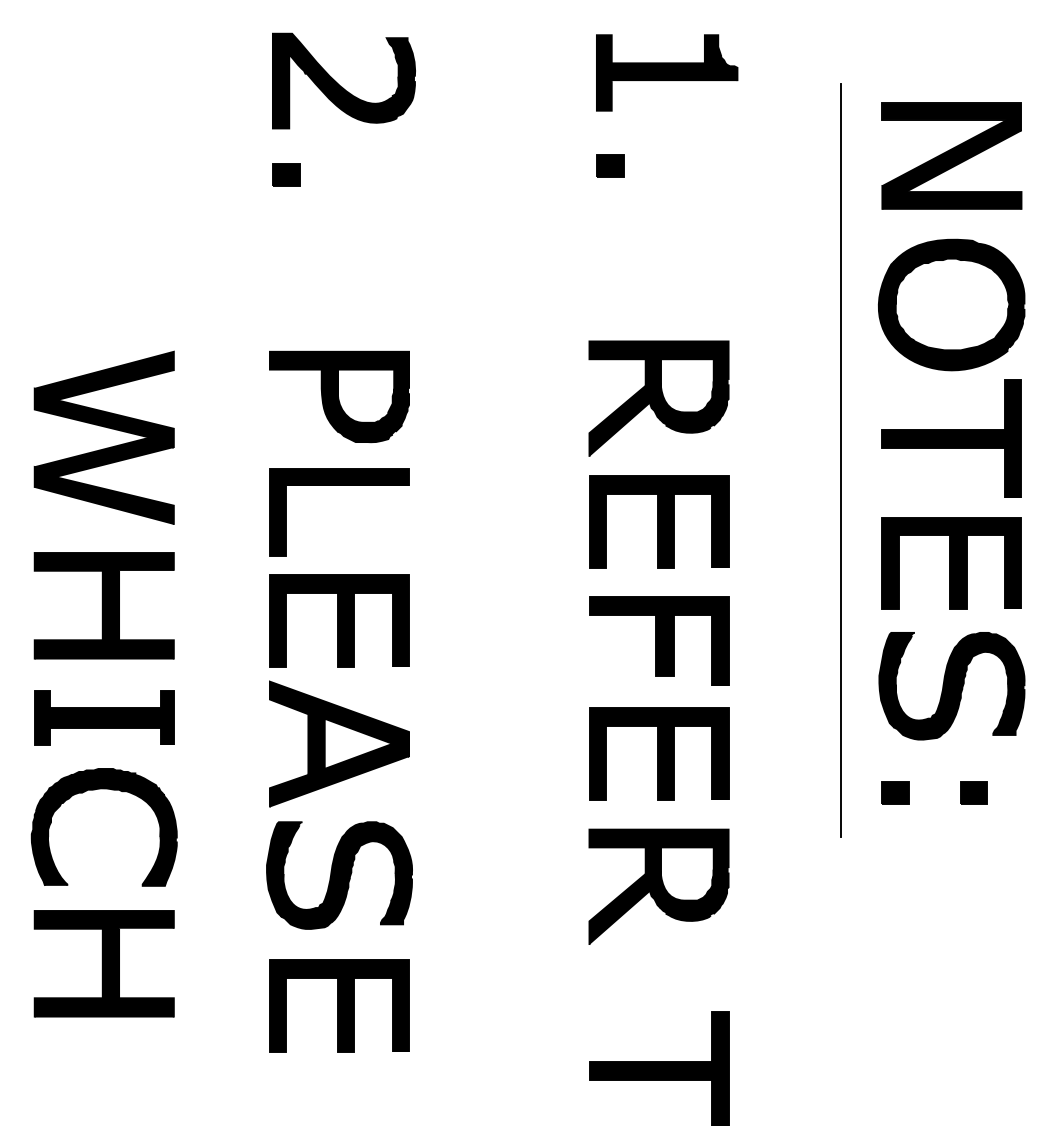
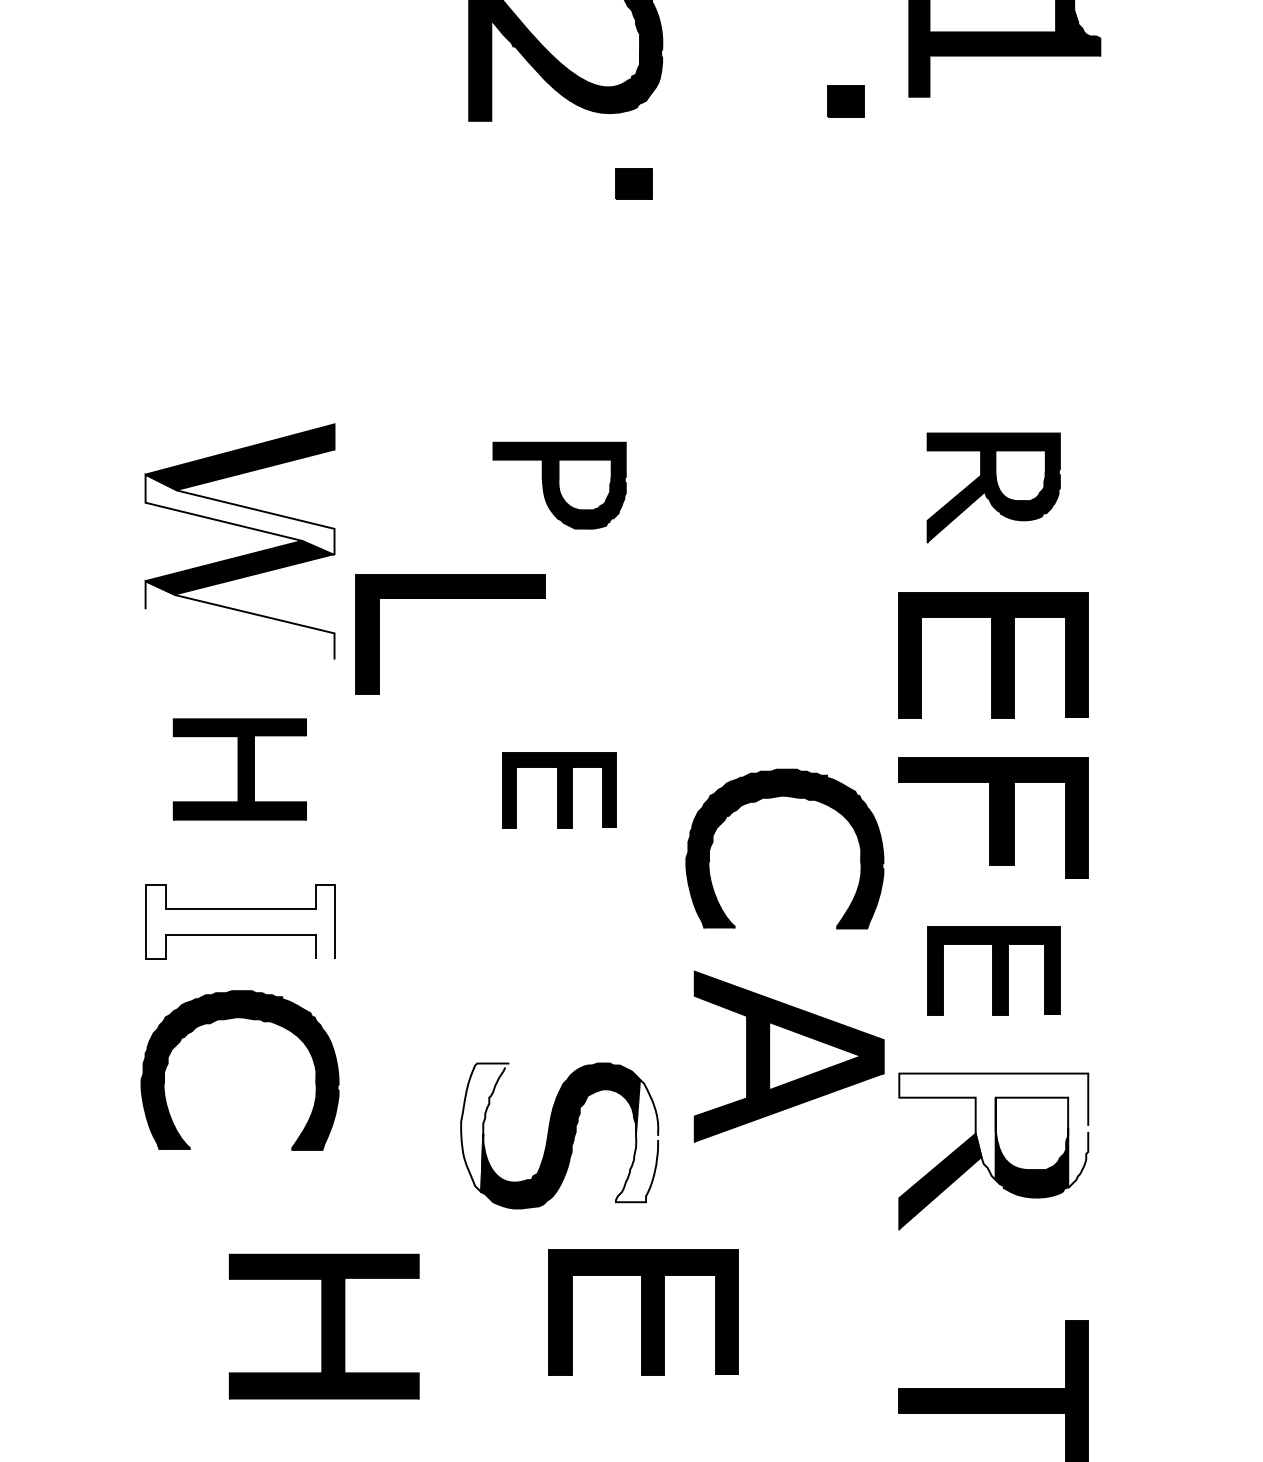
part: (610, 165) -> (846, 100), moved
part: (286, 174) -> (634, 183), moved
part: (339, 396) -> (559, 485), size x0.7
part: (658, 398) -> (993, 487), size x0.7
fill: (103, 417) -> (238, 513), removed
line: (840, 460) -> (1240, 572), removed
part: (339, 485) -> (450, 597), moved
fill: (103, 495) -> (238, 619), removed
part: (103, 605) -> (238, 769), size x0.7
part: (339, 620) -> (559, 789), size x0.6
part: (496, 627) -> (772, 798), added
fill: (103, 717) -> (238, 921), removed
part: (339, 743) -> (789, 1055), moved
part: (659, 753) -> (994, 970), size x0.7
fill: (284, 869) -> (484, 1127), removed
fill: (658, 871) -> (993, 1130), removed
fill: (396, 879) -> (637, 1141), removed
part: (103, 963) -> (323, 1326), moved
part: (339, 1005) -> (643, 1312), moved

